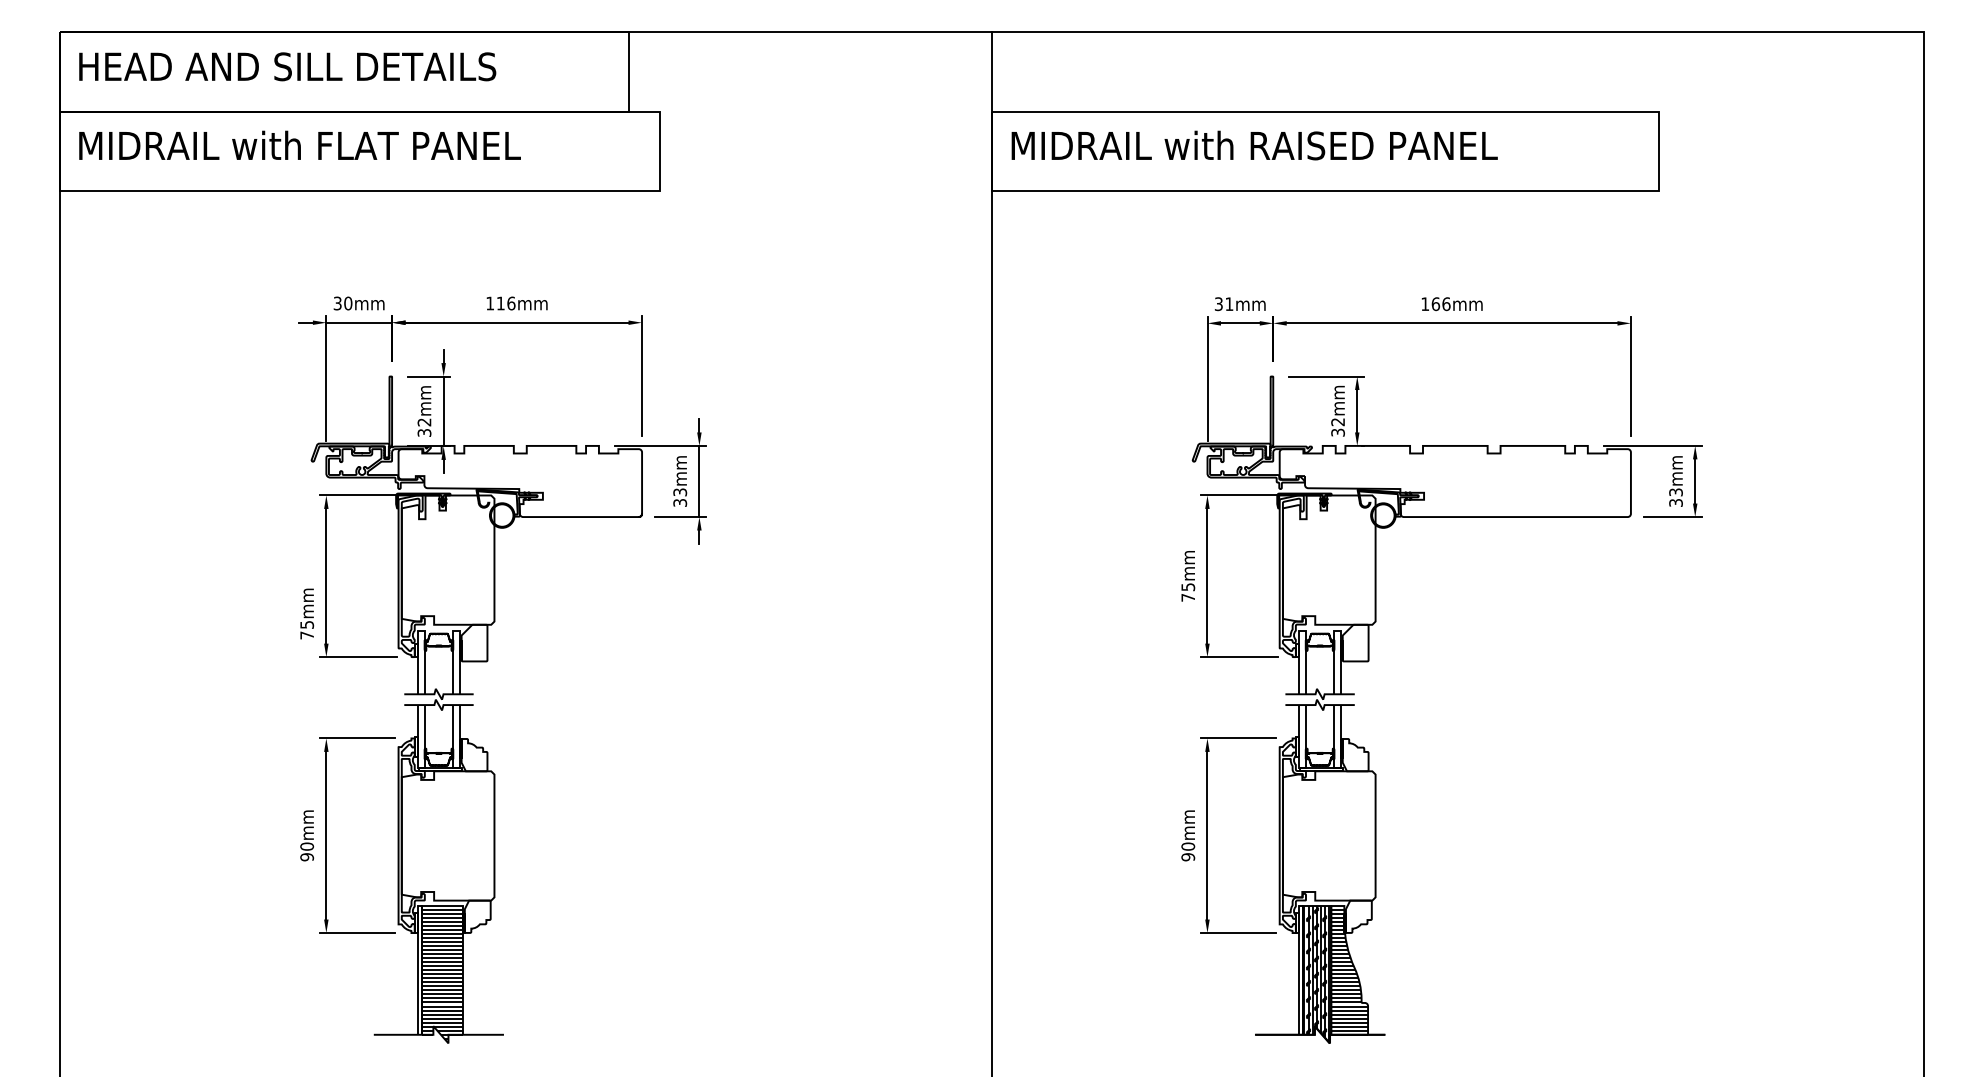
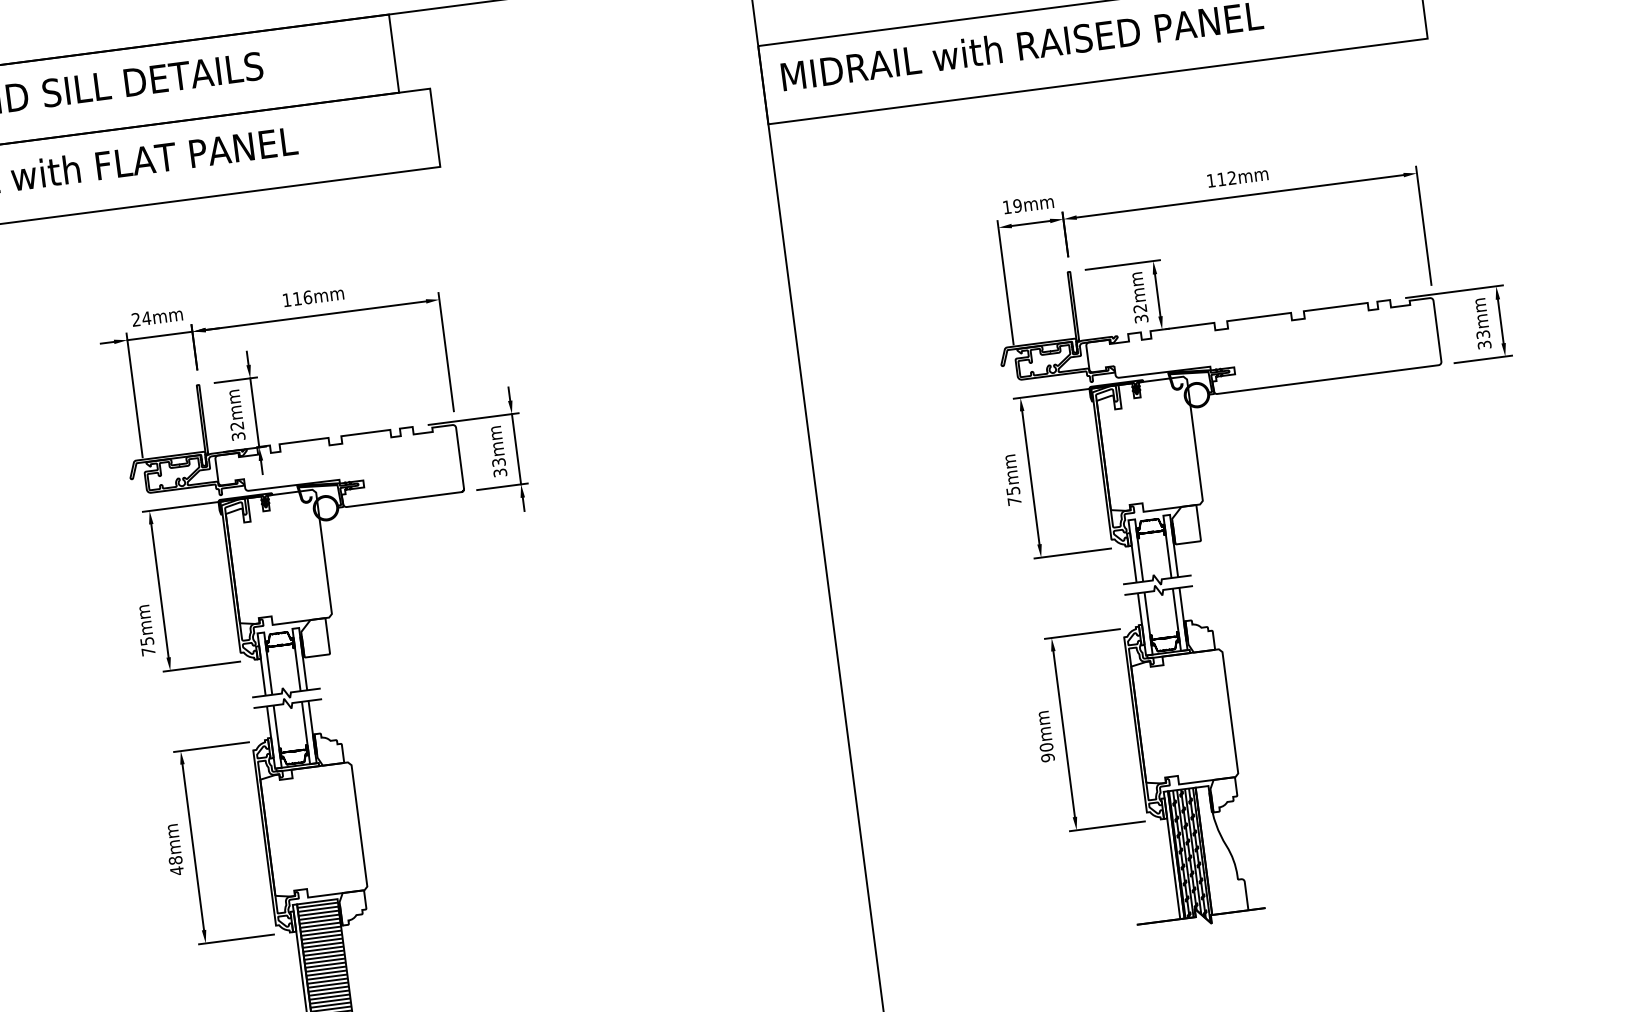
text: (342, 303) -> (140, 319), 30mm -> 24mm
text: (1223, 304) -> (1011, 207), 31mm -> 19mm
text: (1440, 304) -> (1226, 179), 166mm -> 112mm
text: (307, 851) -> (176, 865), 90mm -> 48mm
hatch: (1349, 971) -> (1221, 850), removed

